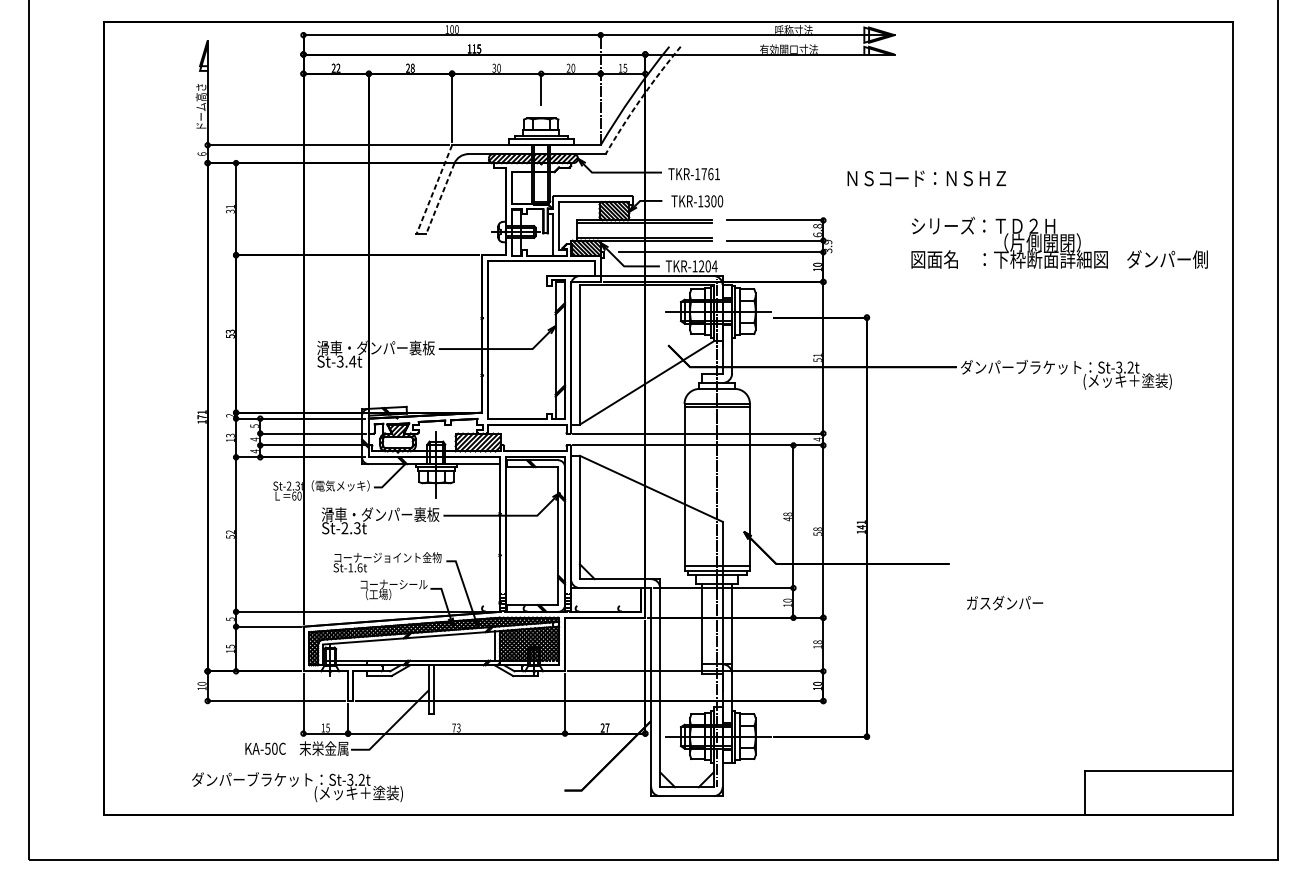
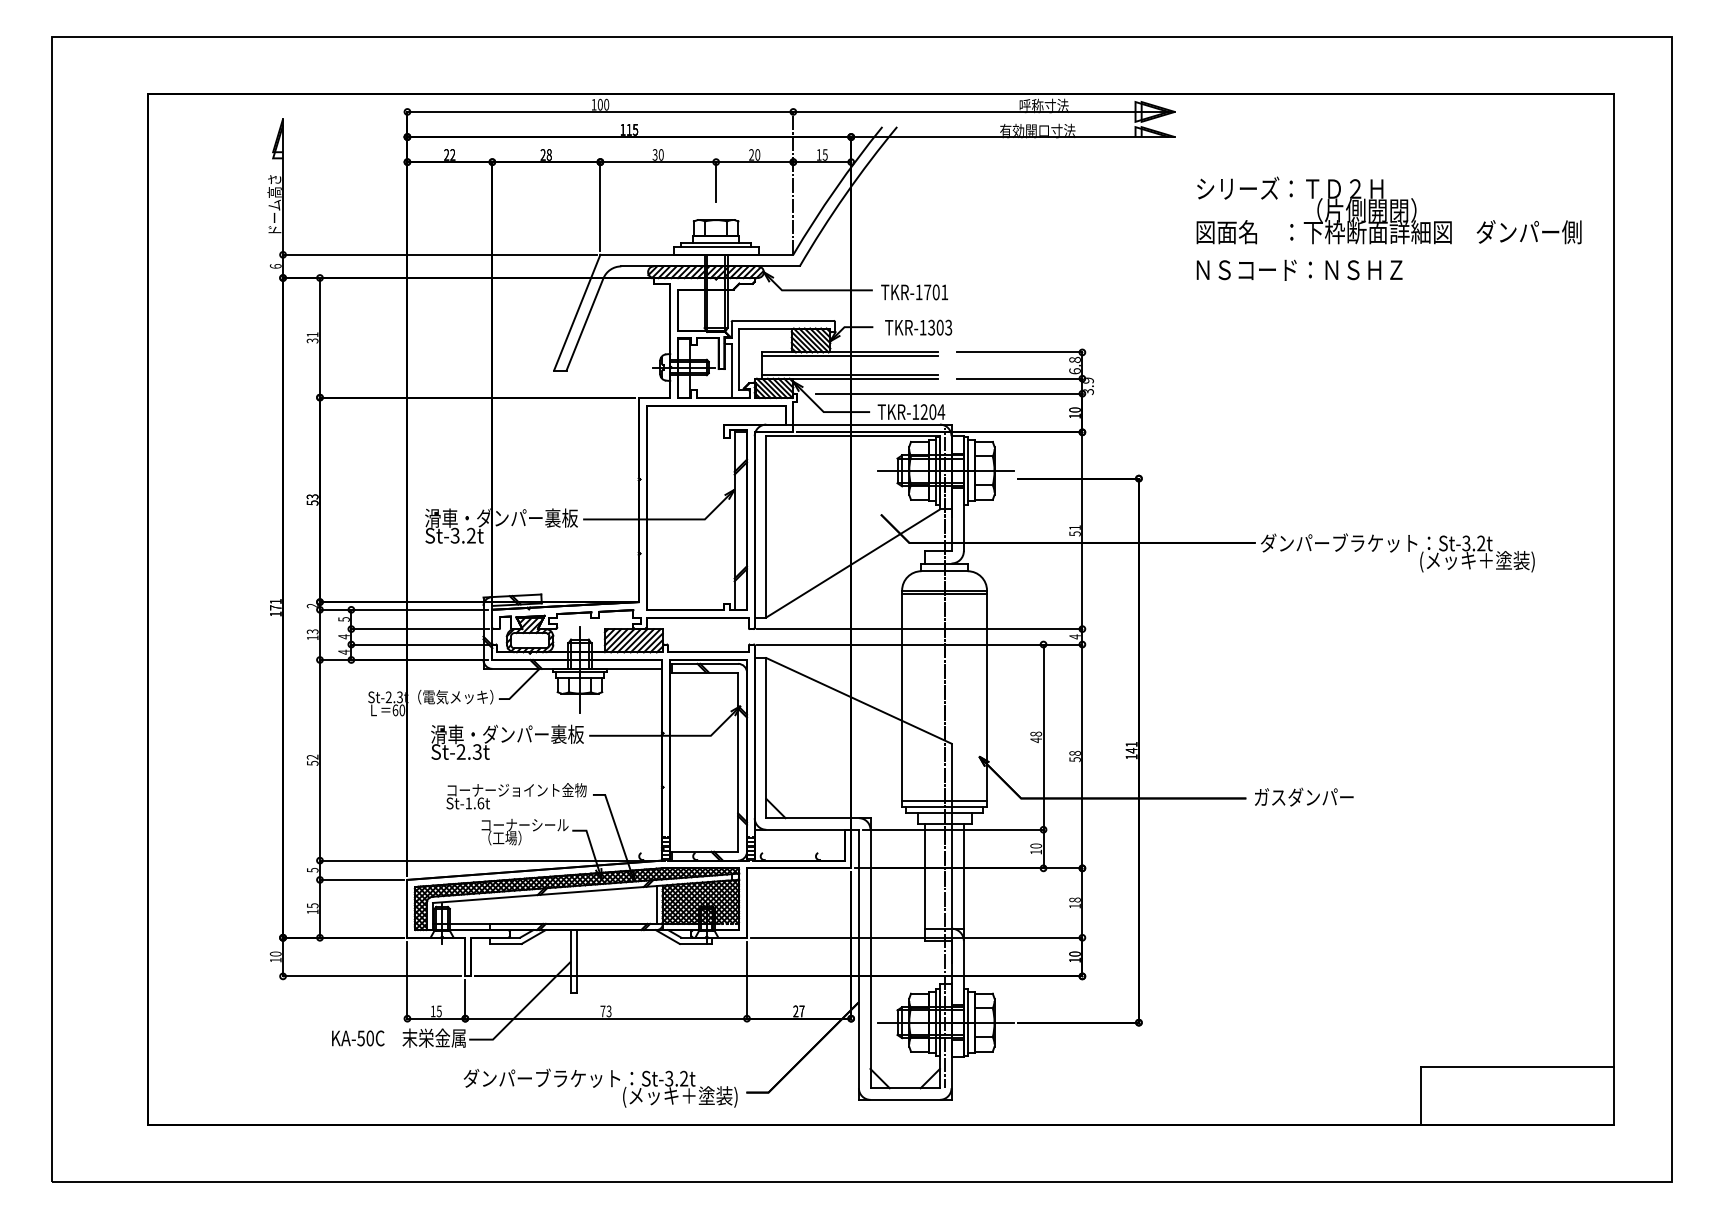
arc: (640, 98) -> (845, 194), dashed -> solid
text: (710, 174) -> (935, 292), TKR-1761 -> TKR-1701
text: (926, 178) -> (1299, 269), moved
line: (434, 190) -> (577, 313), dashed -> solid
line: (439, 198) -> (584, 324), dashed -> solid
text: (720, 201) -> (948, 327), TKR-1300 -> TKR-1303
text: (1059, 242) -> (1388, 210), moved
text: (352, 361) -> (471, 535), St-3.4t -> St-3.2t
text: (1005, 602) -> (1304, 796), moved
text: (297, 786) -> (600, 1087), moved

